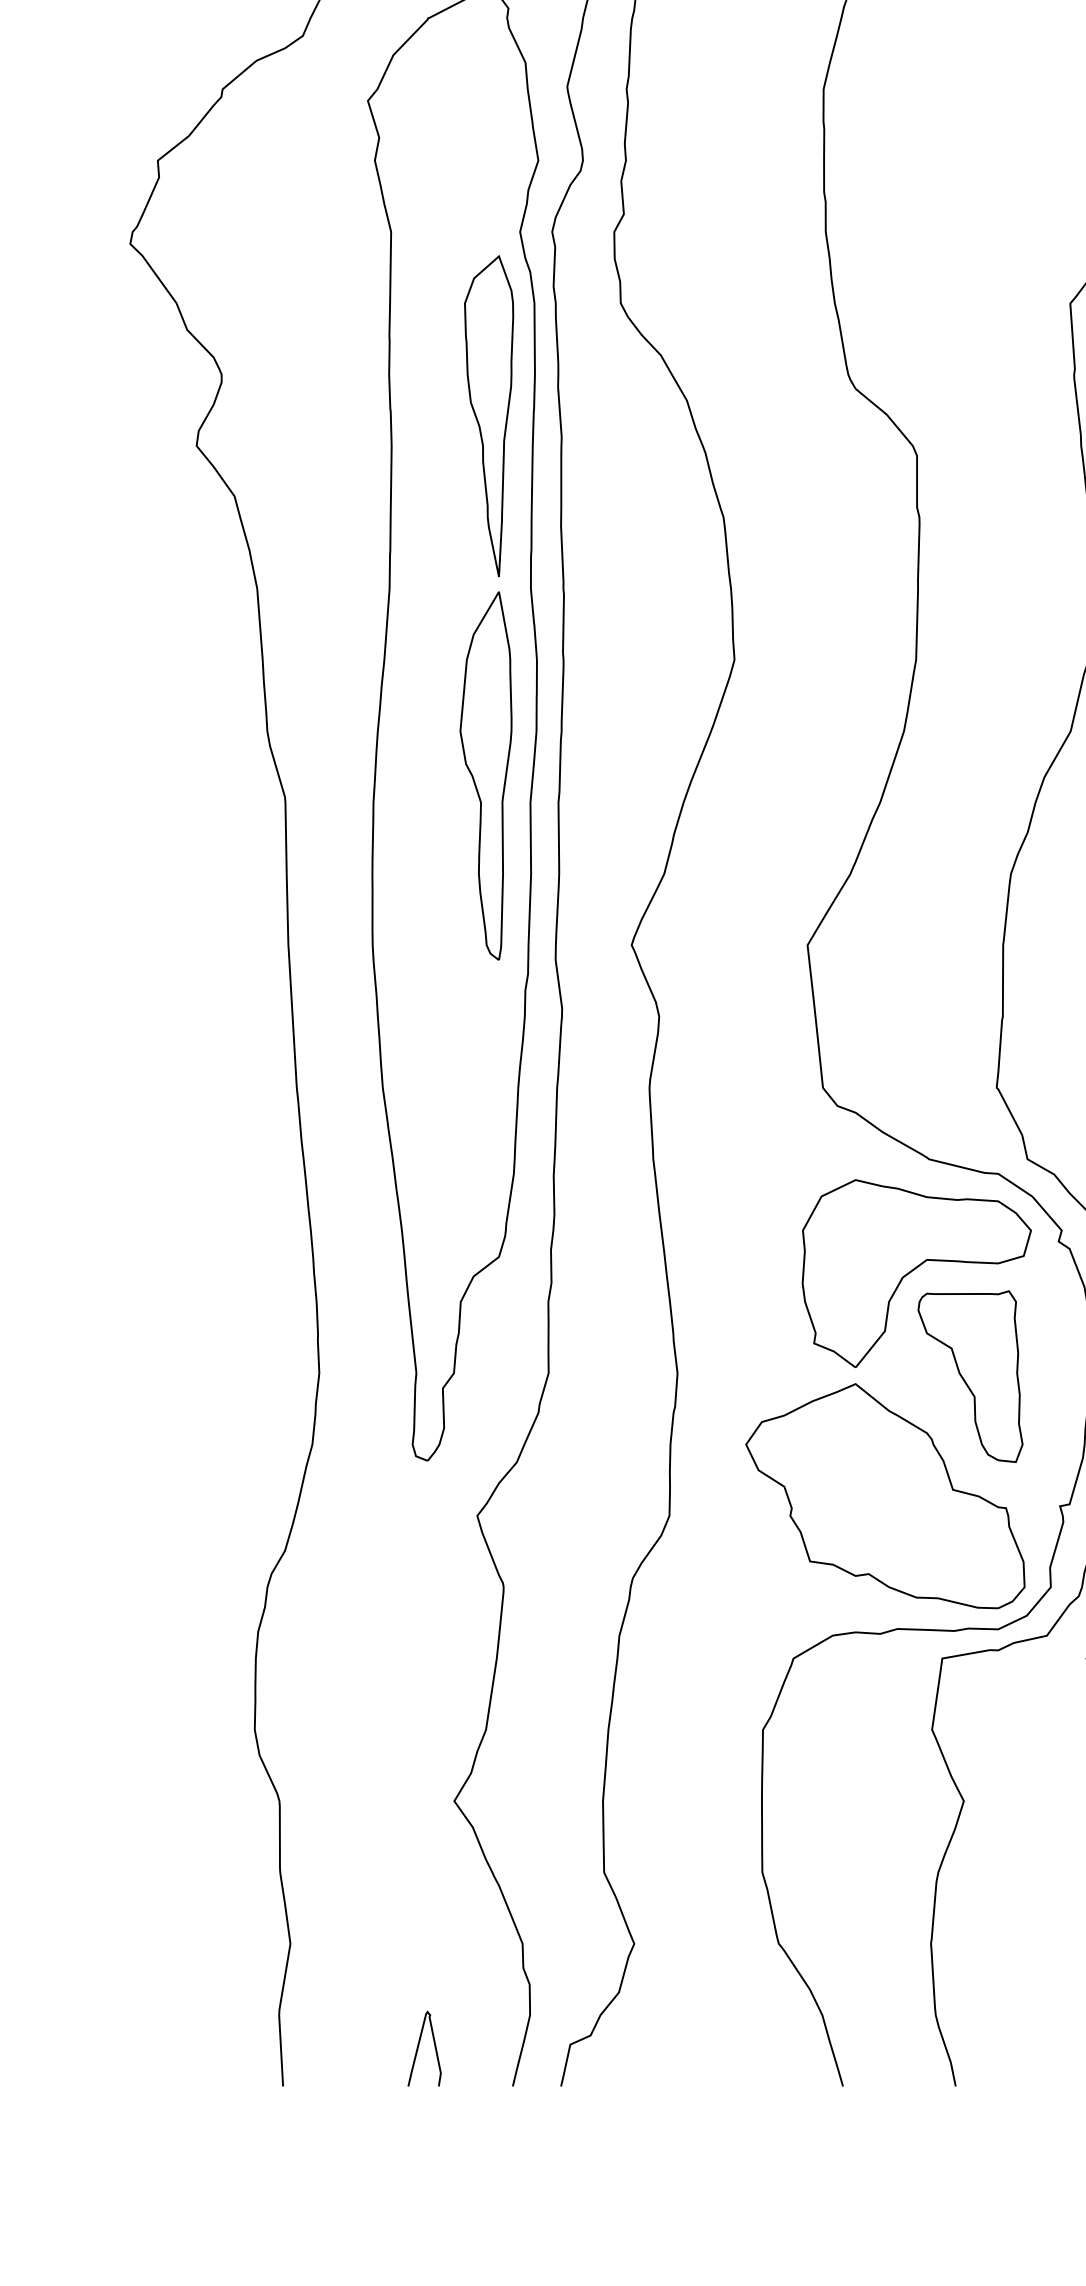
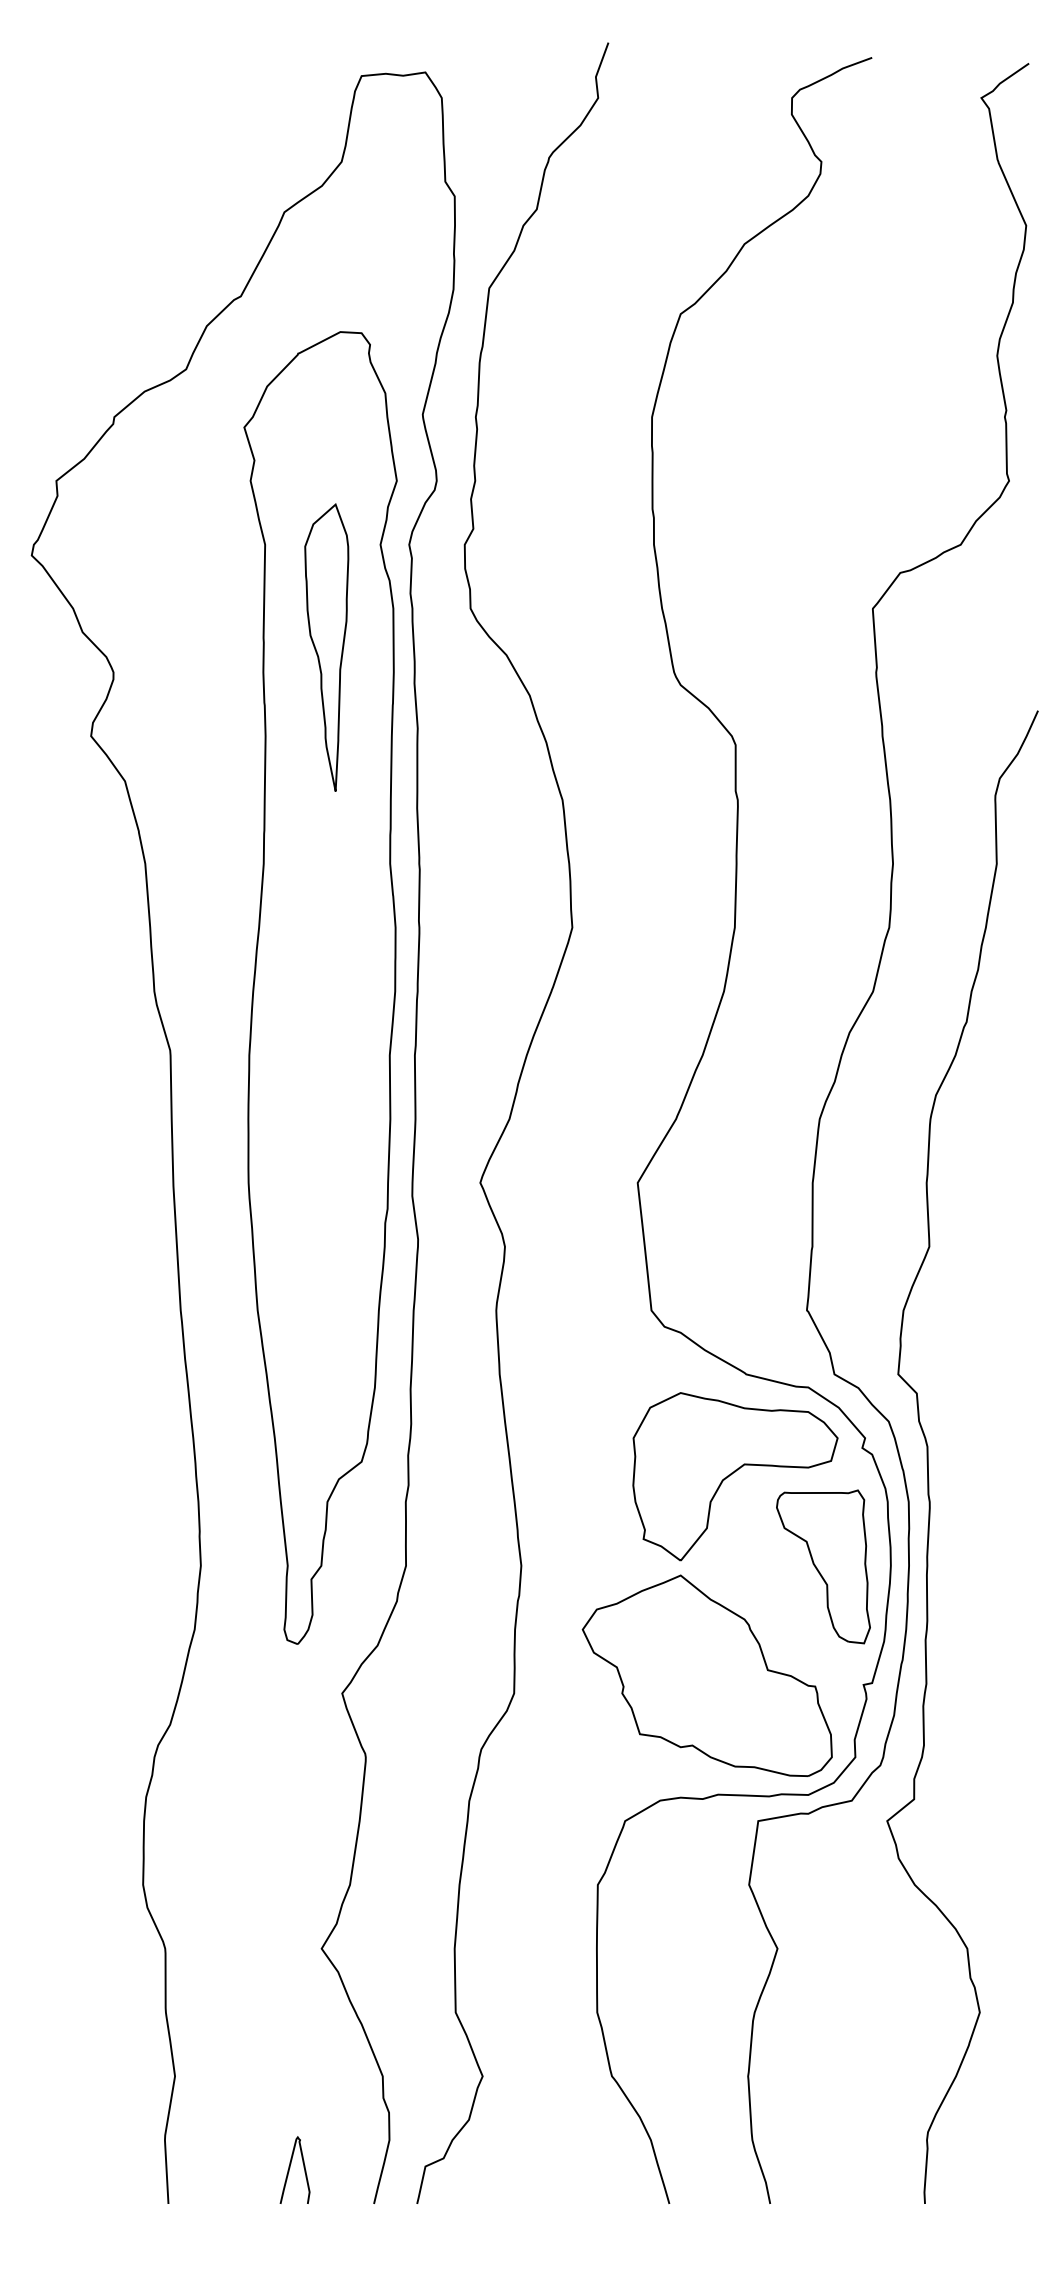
part: (488, 416) -> (326, 647), moved
part: (485, 776) -> (349, 1031), removed
part: (970, 1376) -> (823, 1566), moved

